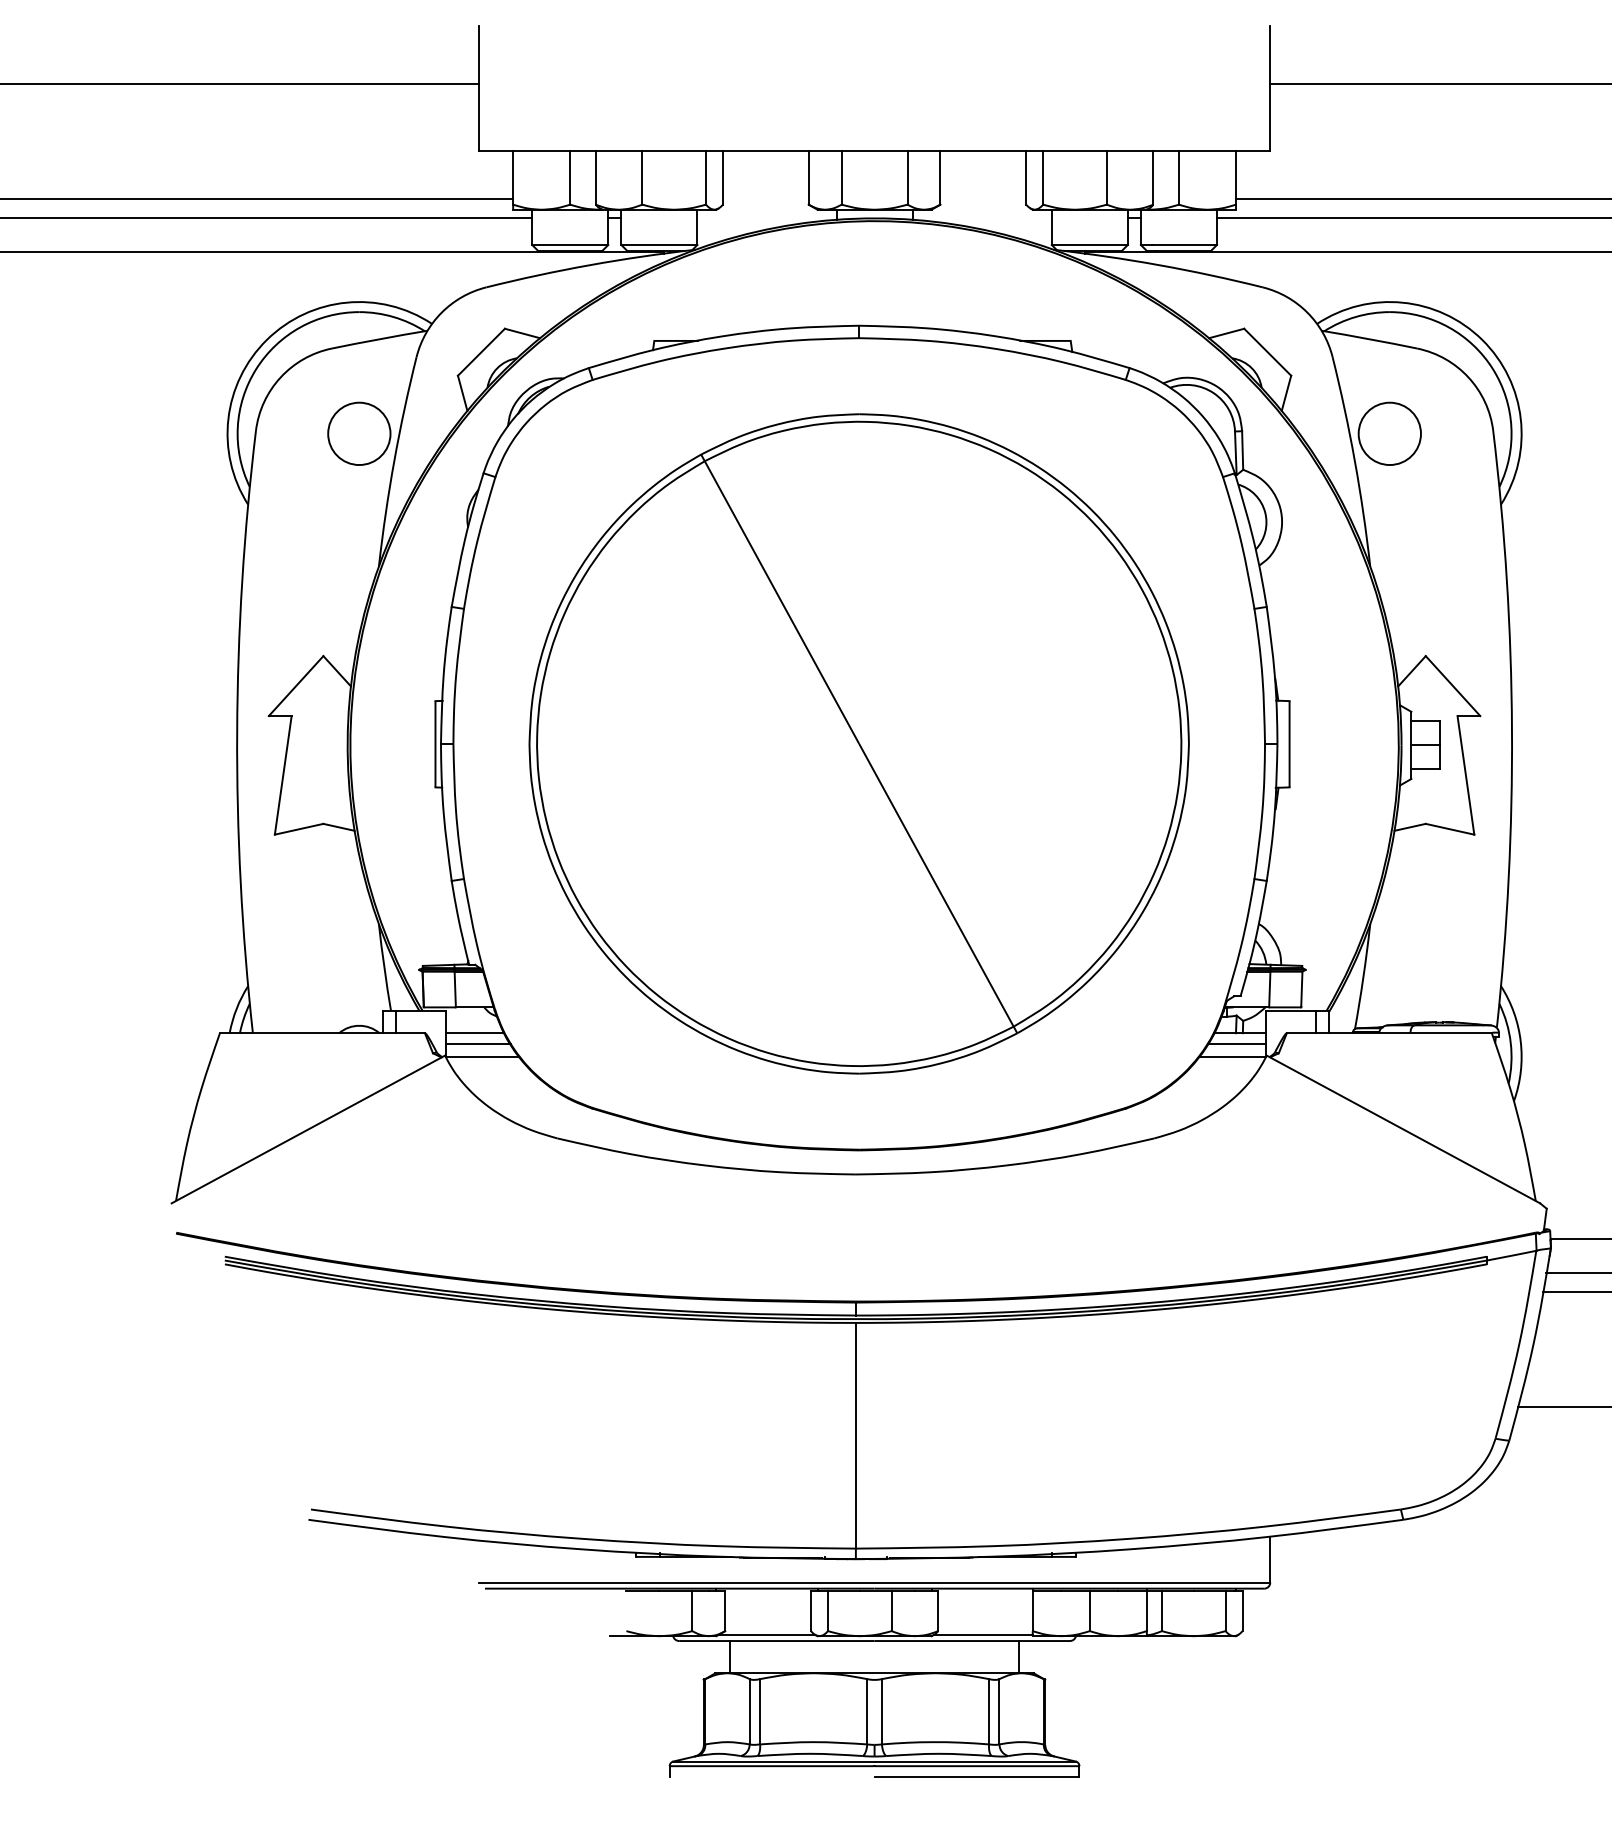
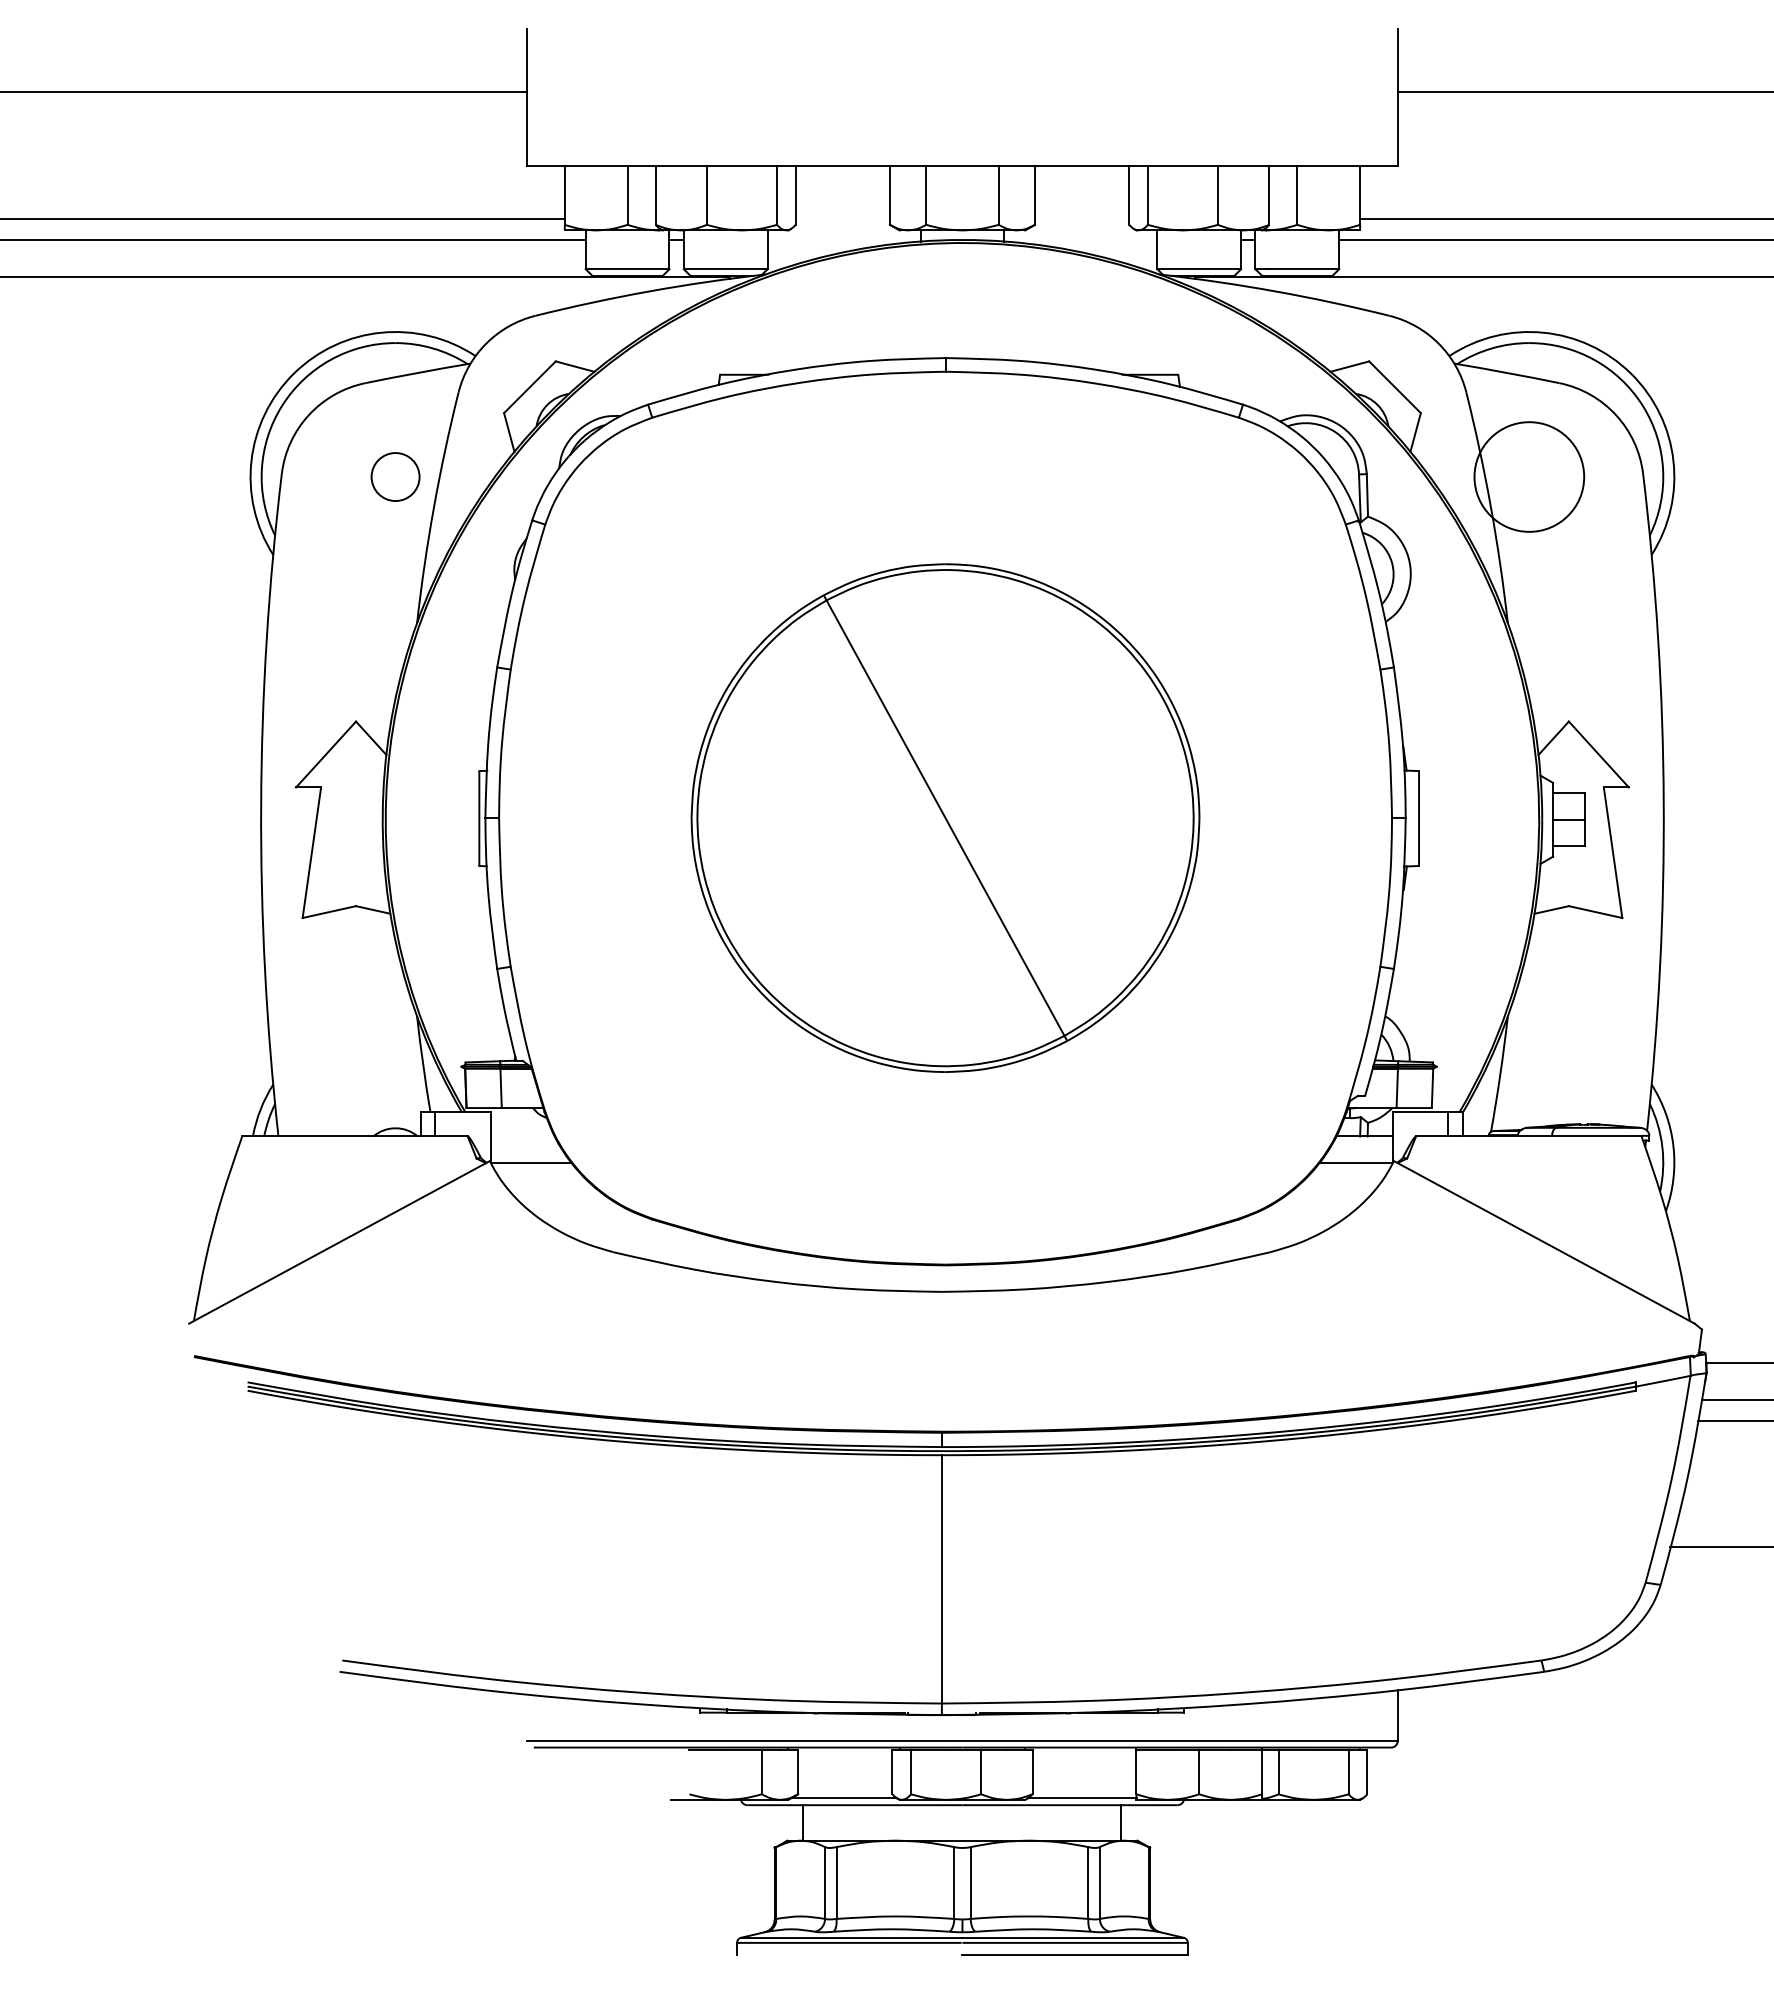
circle: (359, 433) -> (395, 476), size x0.7
circle: (1389, 433) -> (1529, 476), size x1.6
part: (859, 743) -> (945, 817), size x0.7
line: (474, 1033) -> (522, 1136), removed
line: (478, 1044) -> (526, 1148), removed
line: (1237, 1044) -> (1361, 1148), removed

